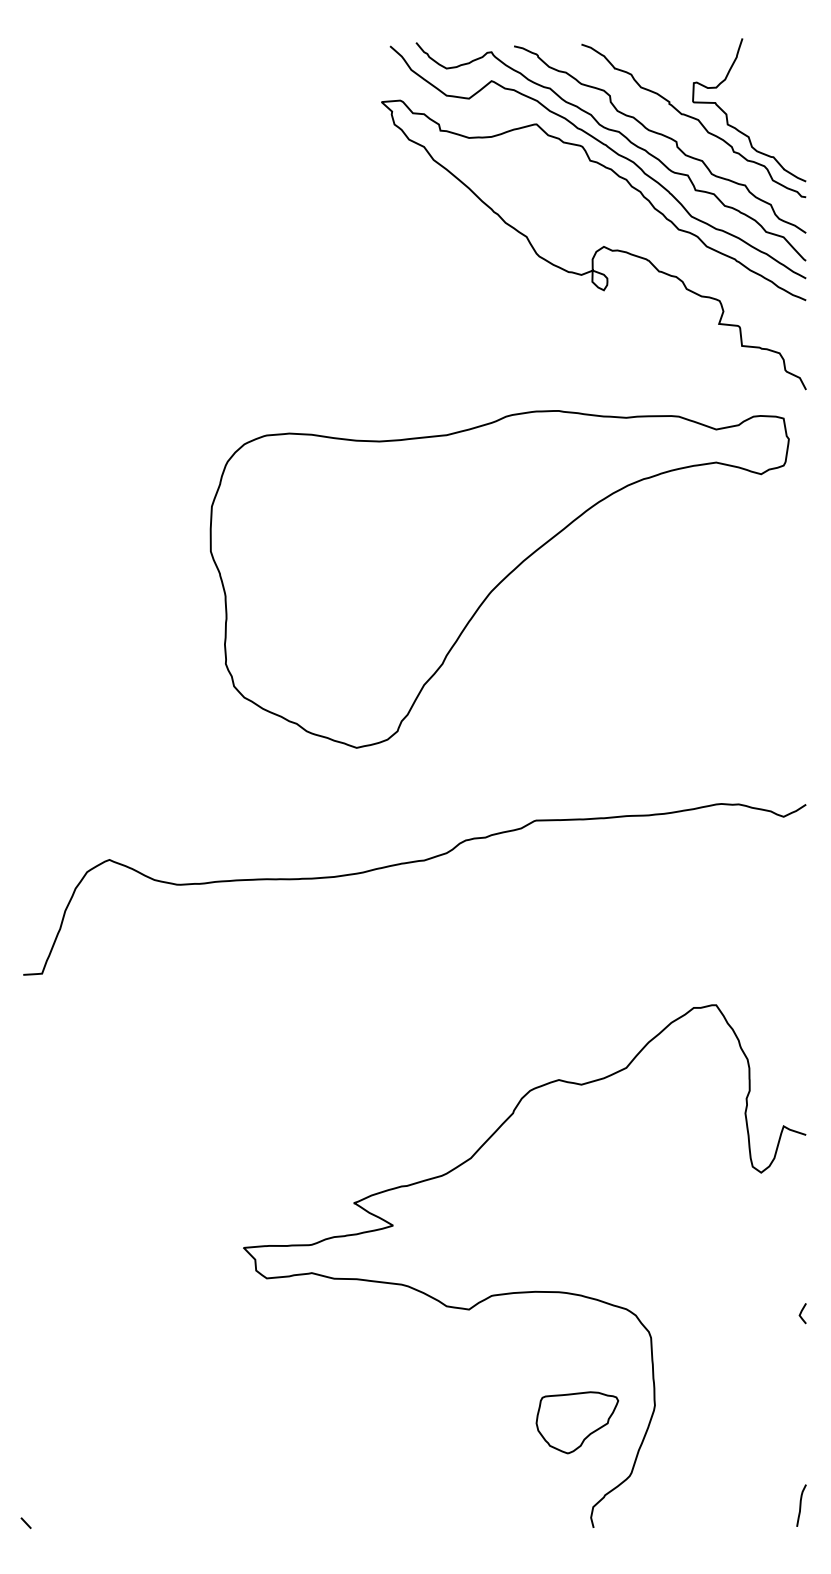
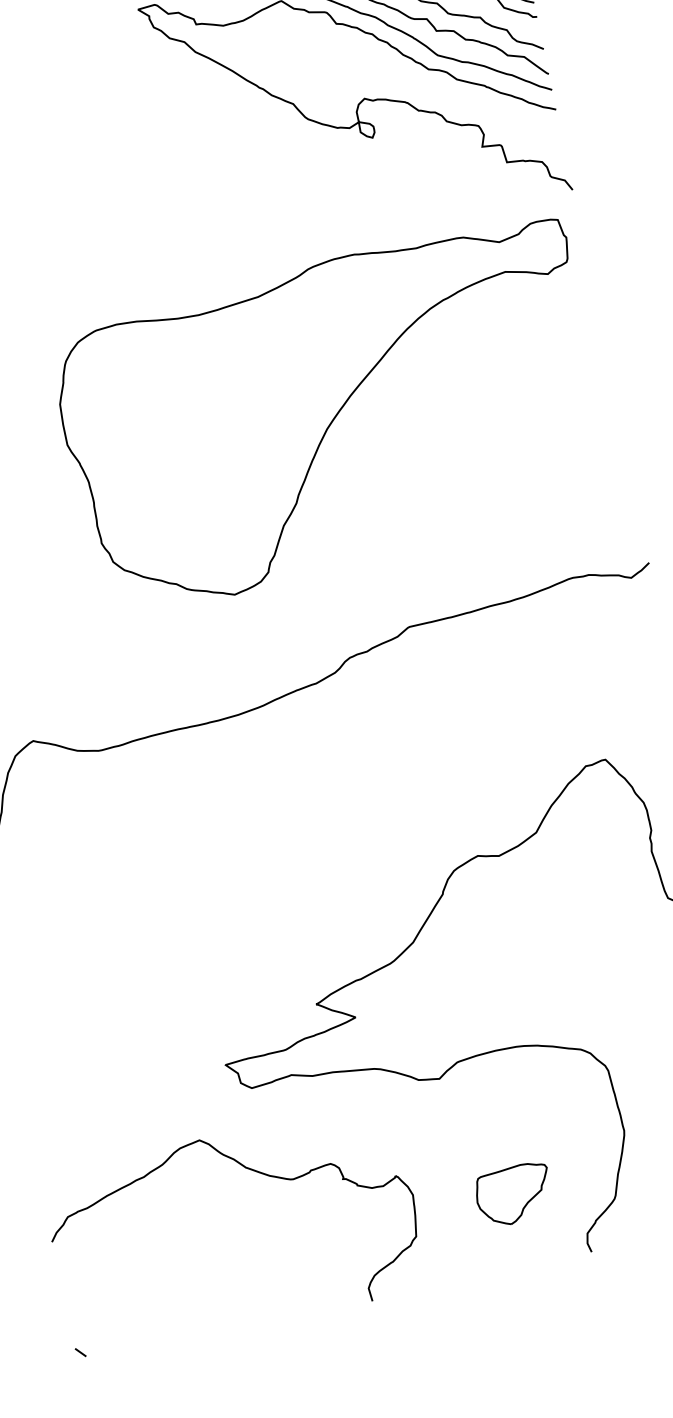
curve: (253, 1369) -> (256, 1172), added
part: (577, 1422) -> (514, 1194), moved

